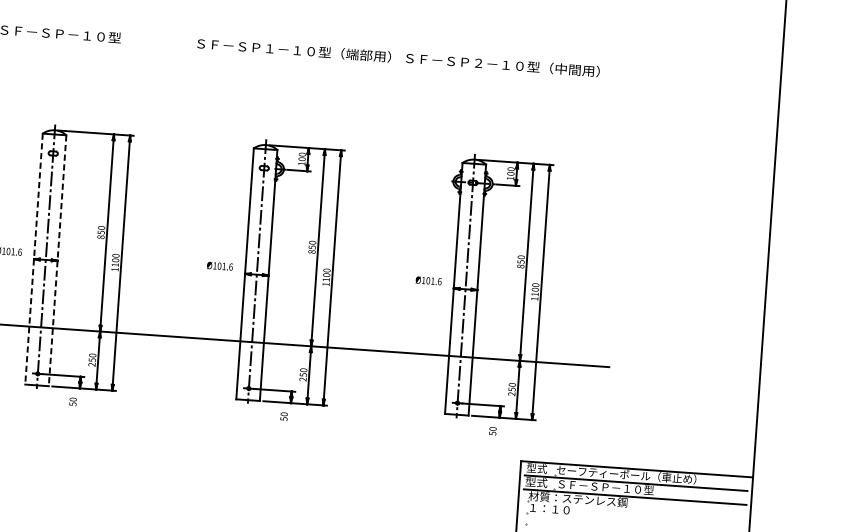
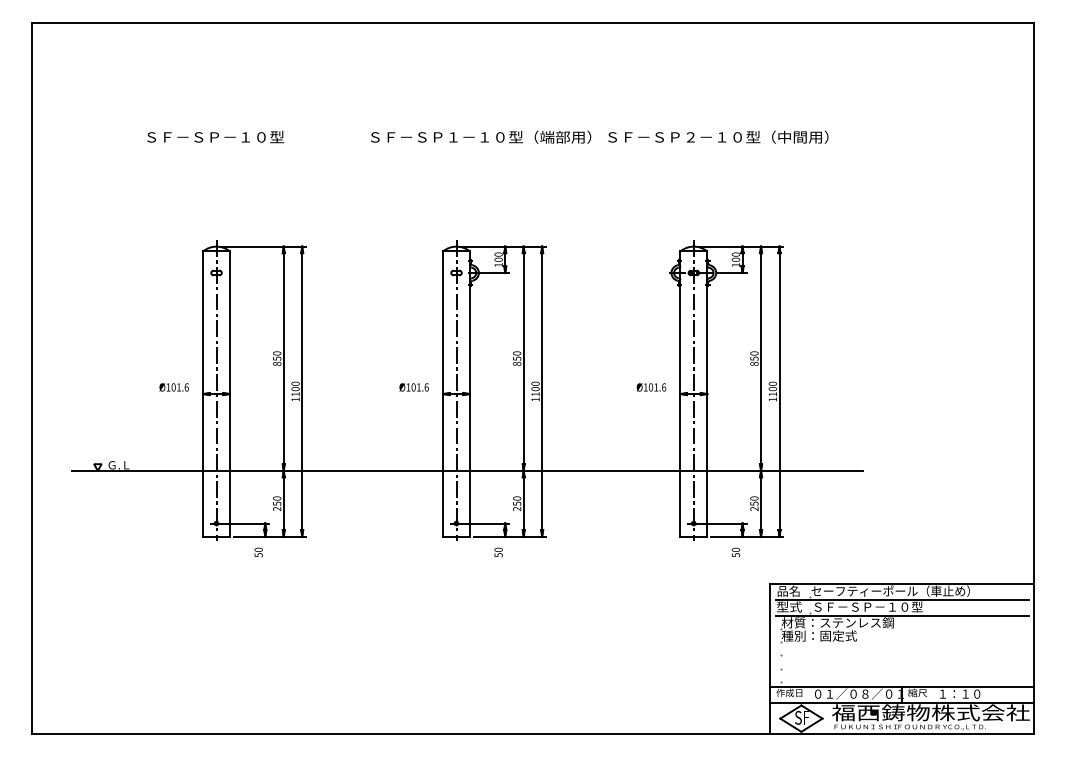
line: (34, 259) -> (203, 394), dashed -> solid
line: (57, 261) -> (229, 394), dashed -> solid
text: (536, 467) -> (788, 590), 型式 -> 品名
text: (560, 509) -> (818, 635), １：１０ -> 種別：固定式

